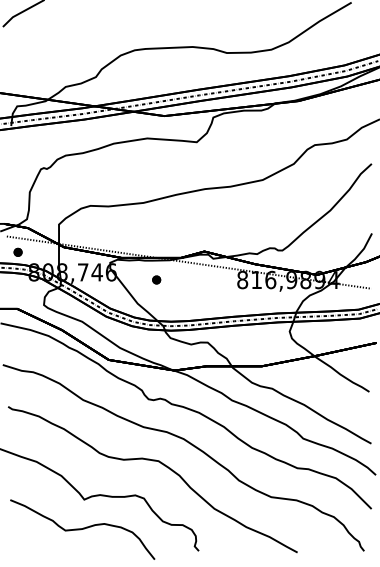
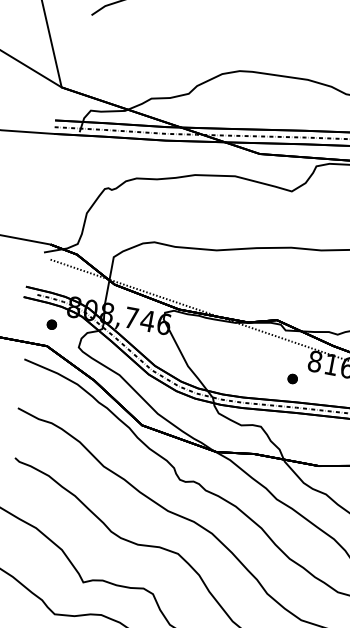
part: (17, 251) -> (51, 323), moved
part: (156, 279) -> (292, 378), moved

